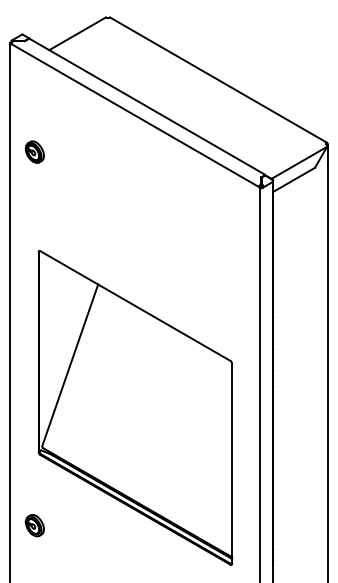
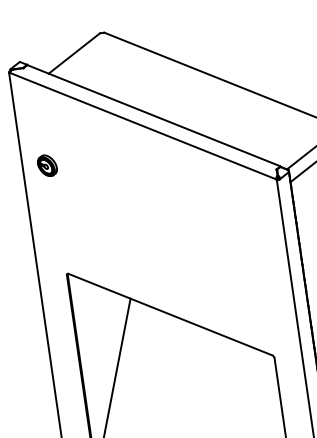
part: (34, 151) -> (46, 165), moved

